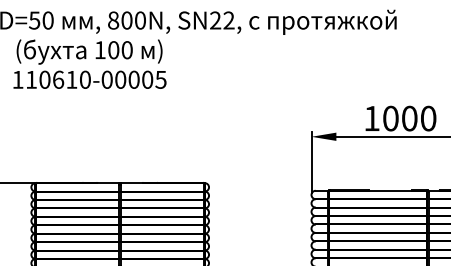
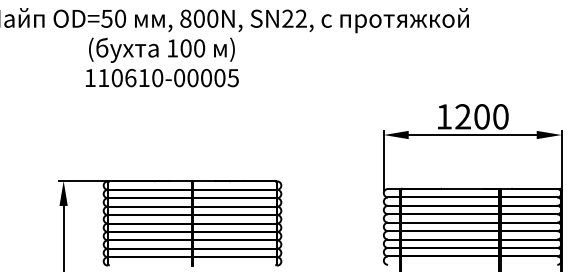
text: (390, 118) -> (462, 116), 1000 -> 1200

